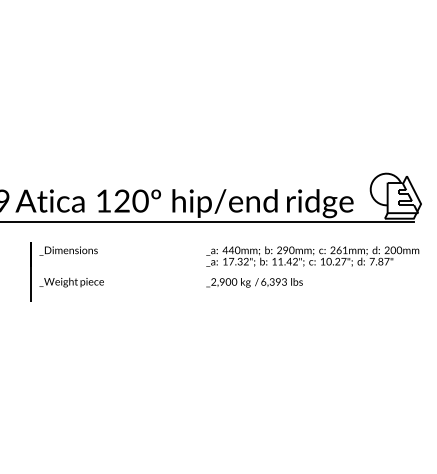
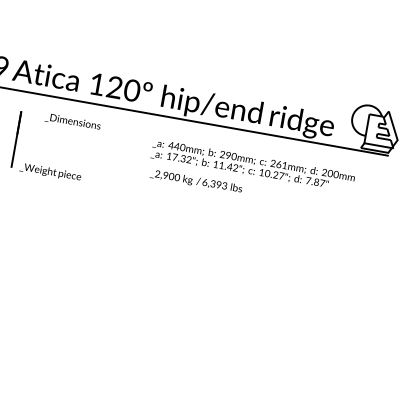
text: (68, 250) -> (72, 121), moved
text: (312, 256) -> (252, 165), moved
text: (71, 282) -> (50, 172), moved
text: (254, 282) -> (196, 181), moved

